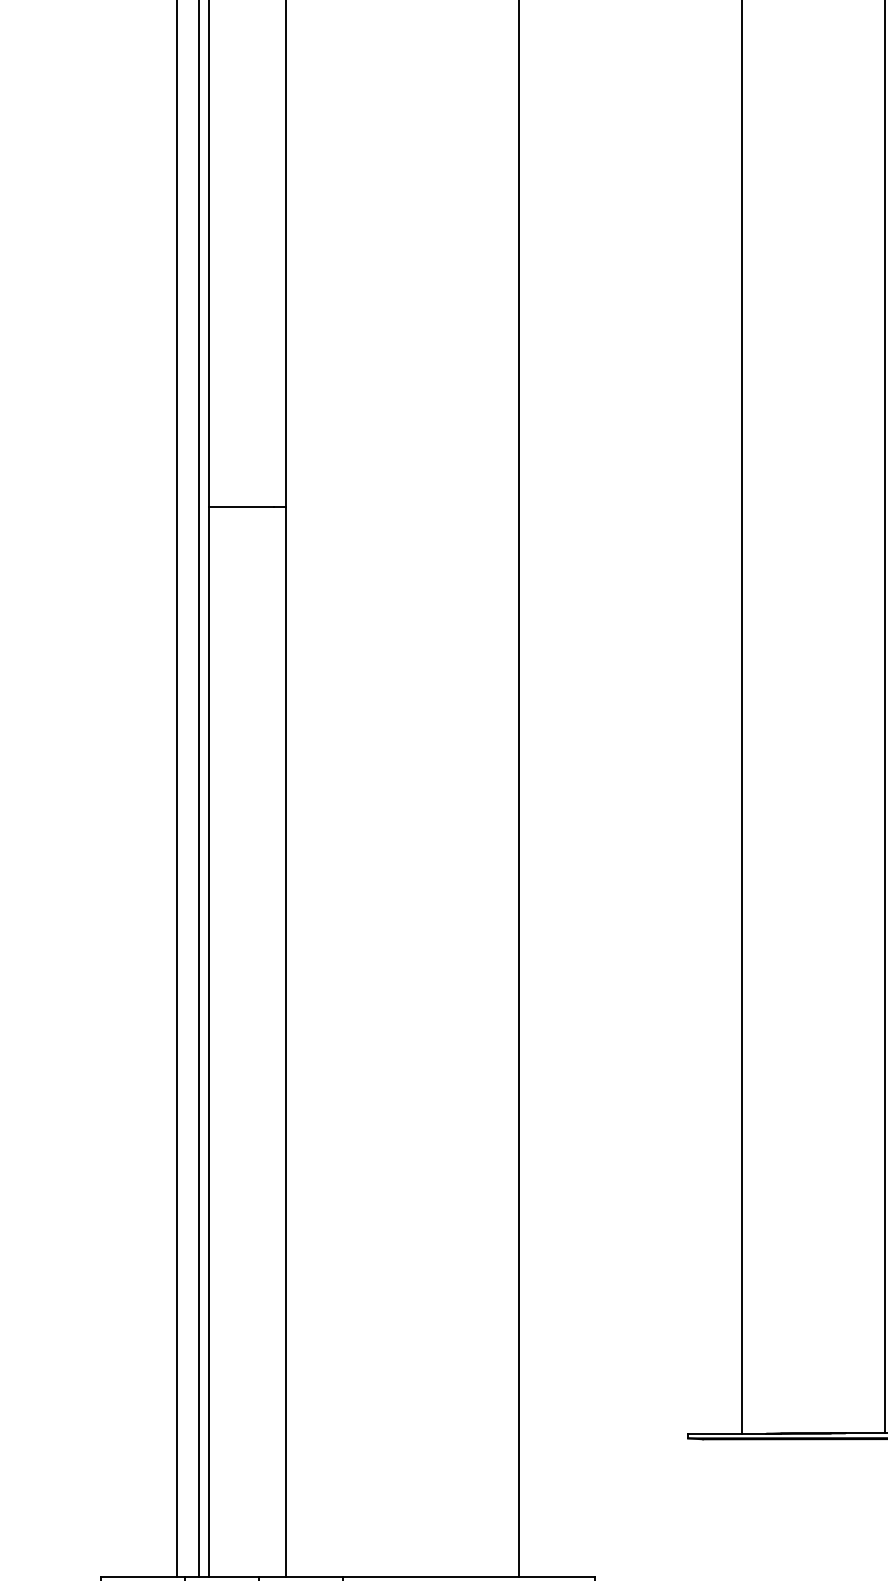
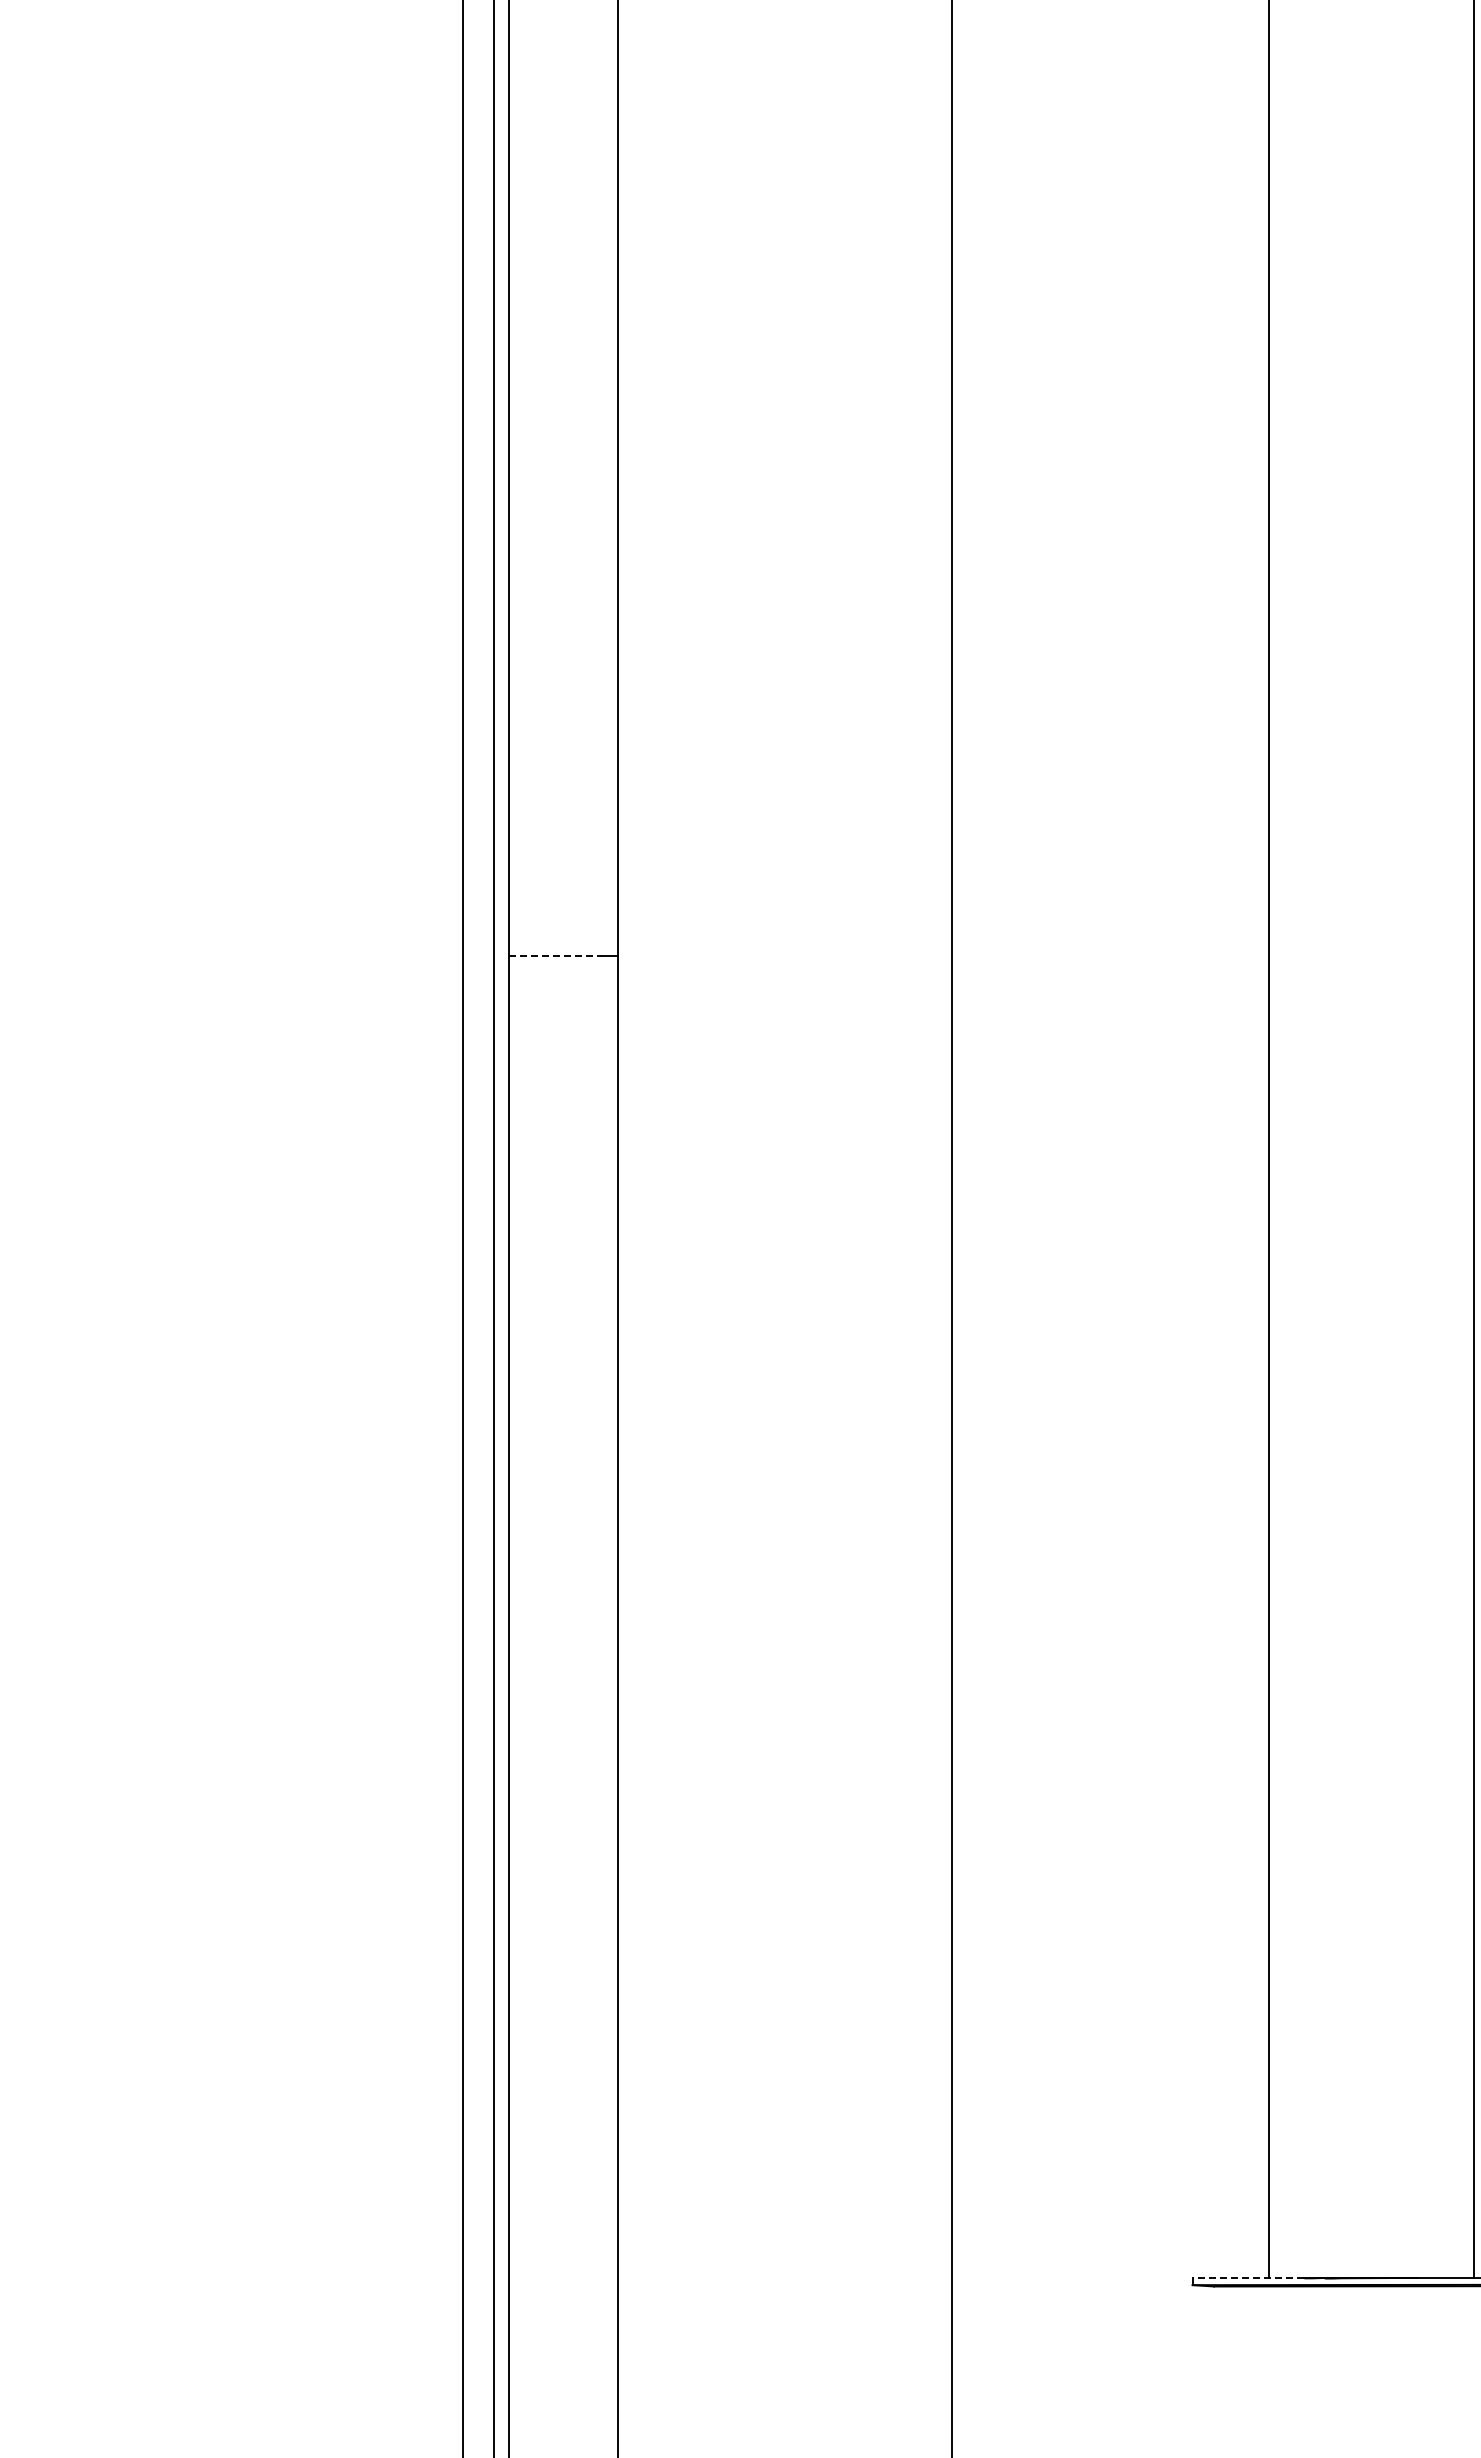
line: (241, 507) -> (555, 956), solid -> dashed
line: (727, 1433) -> (1248, 2278), solid -> dashed

